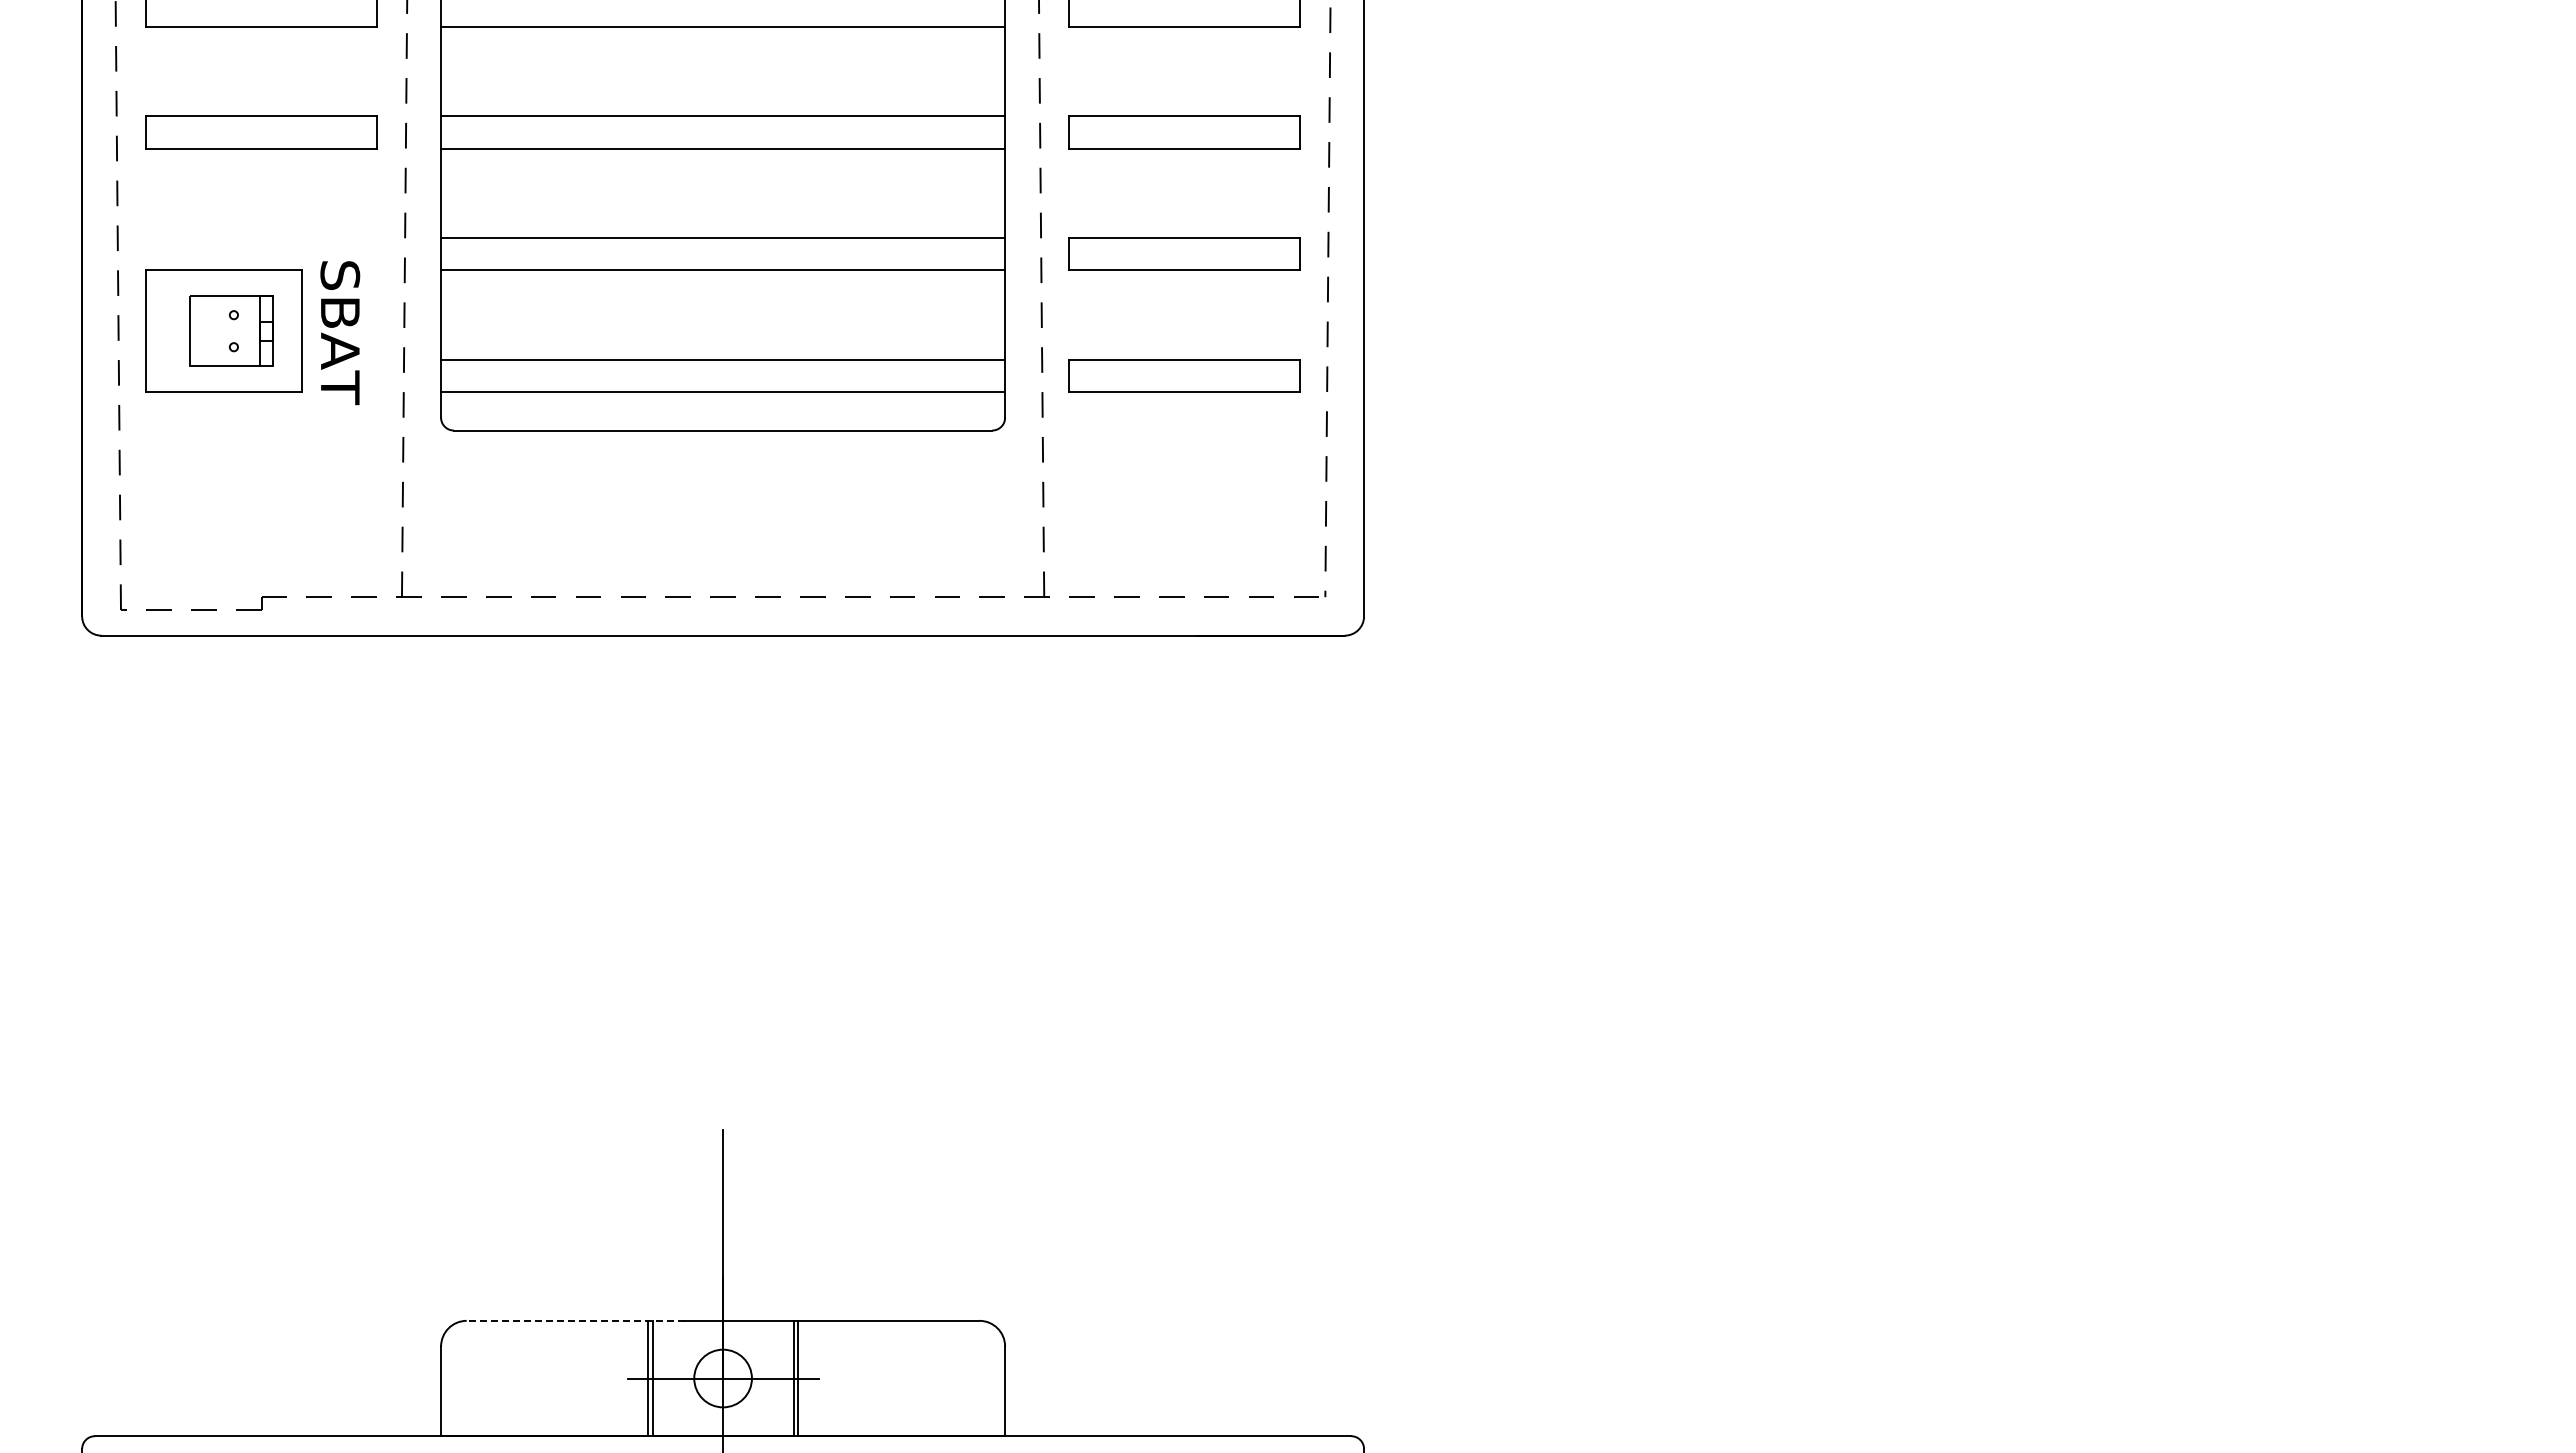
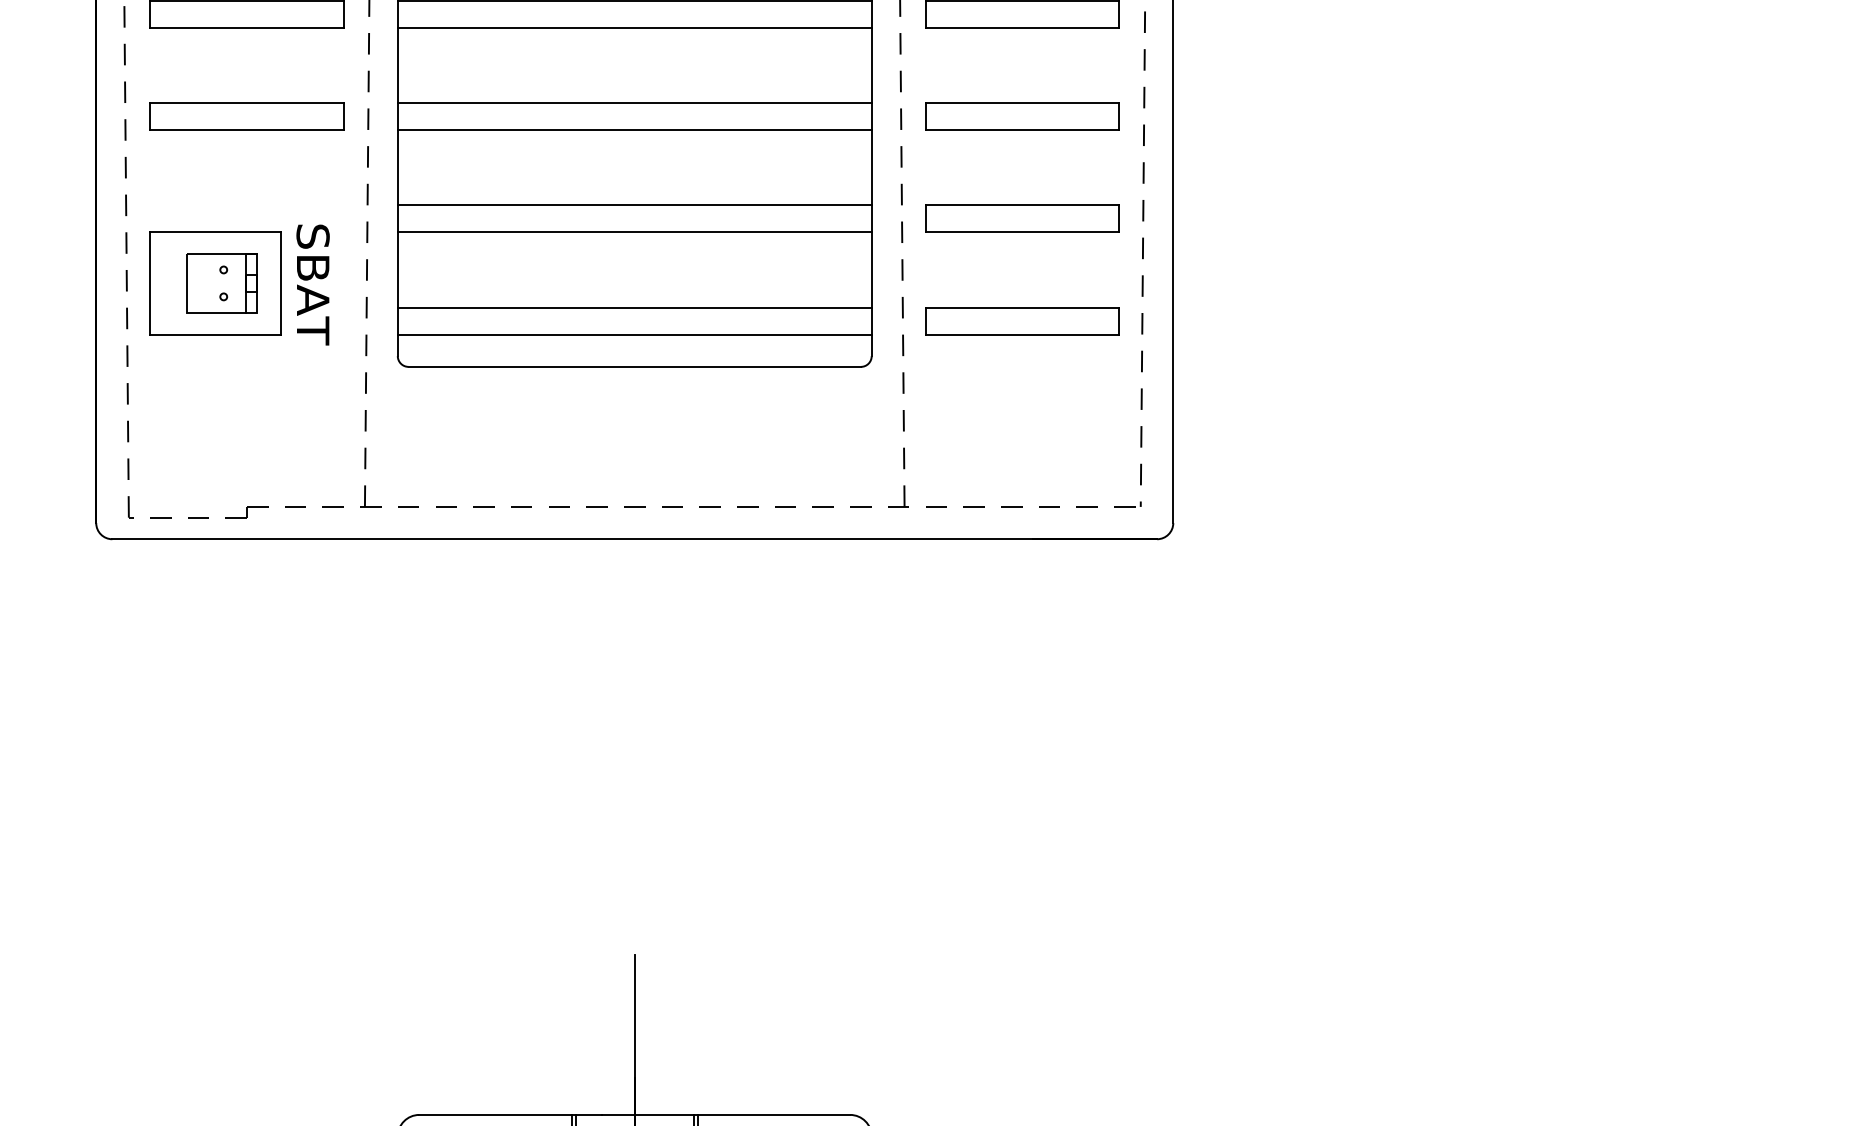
line: (575, 1320) -> (510, 1114), dashed -> solid

